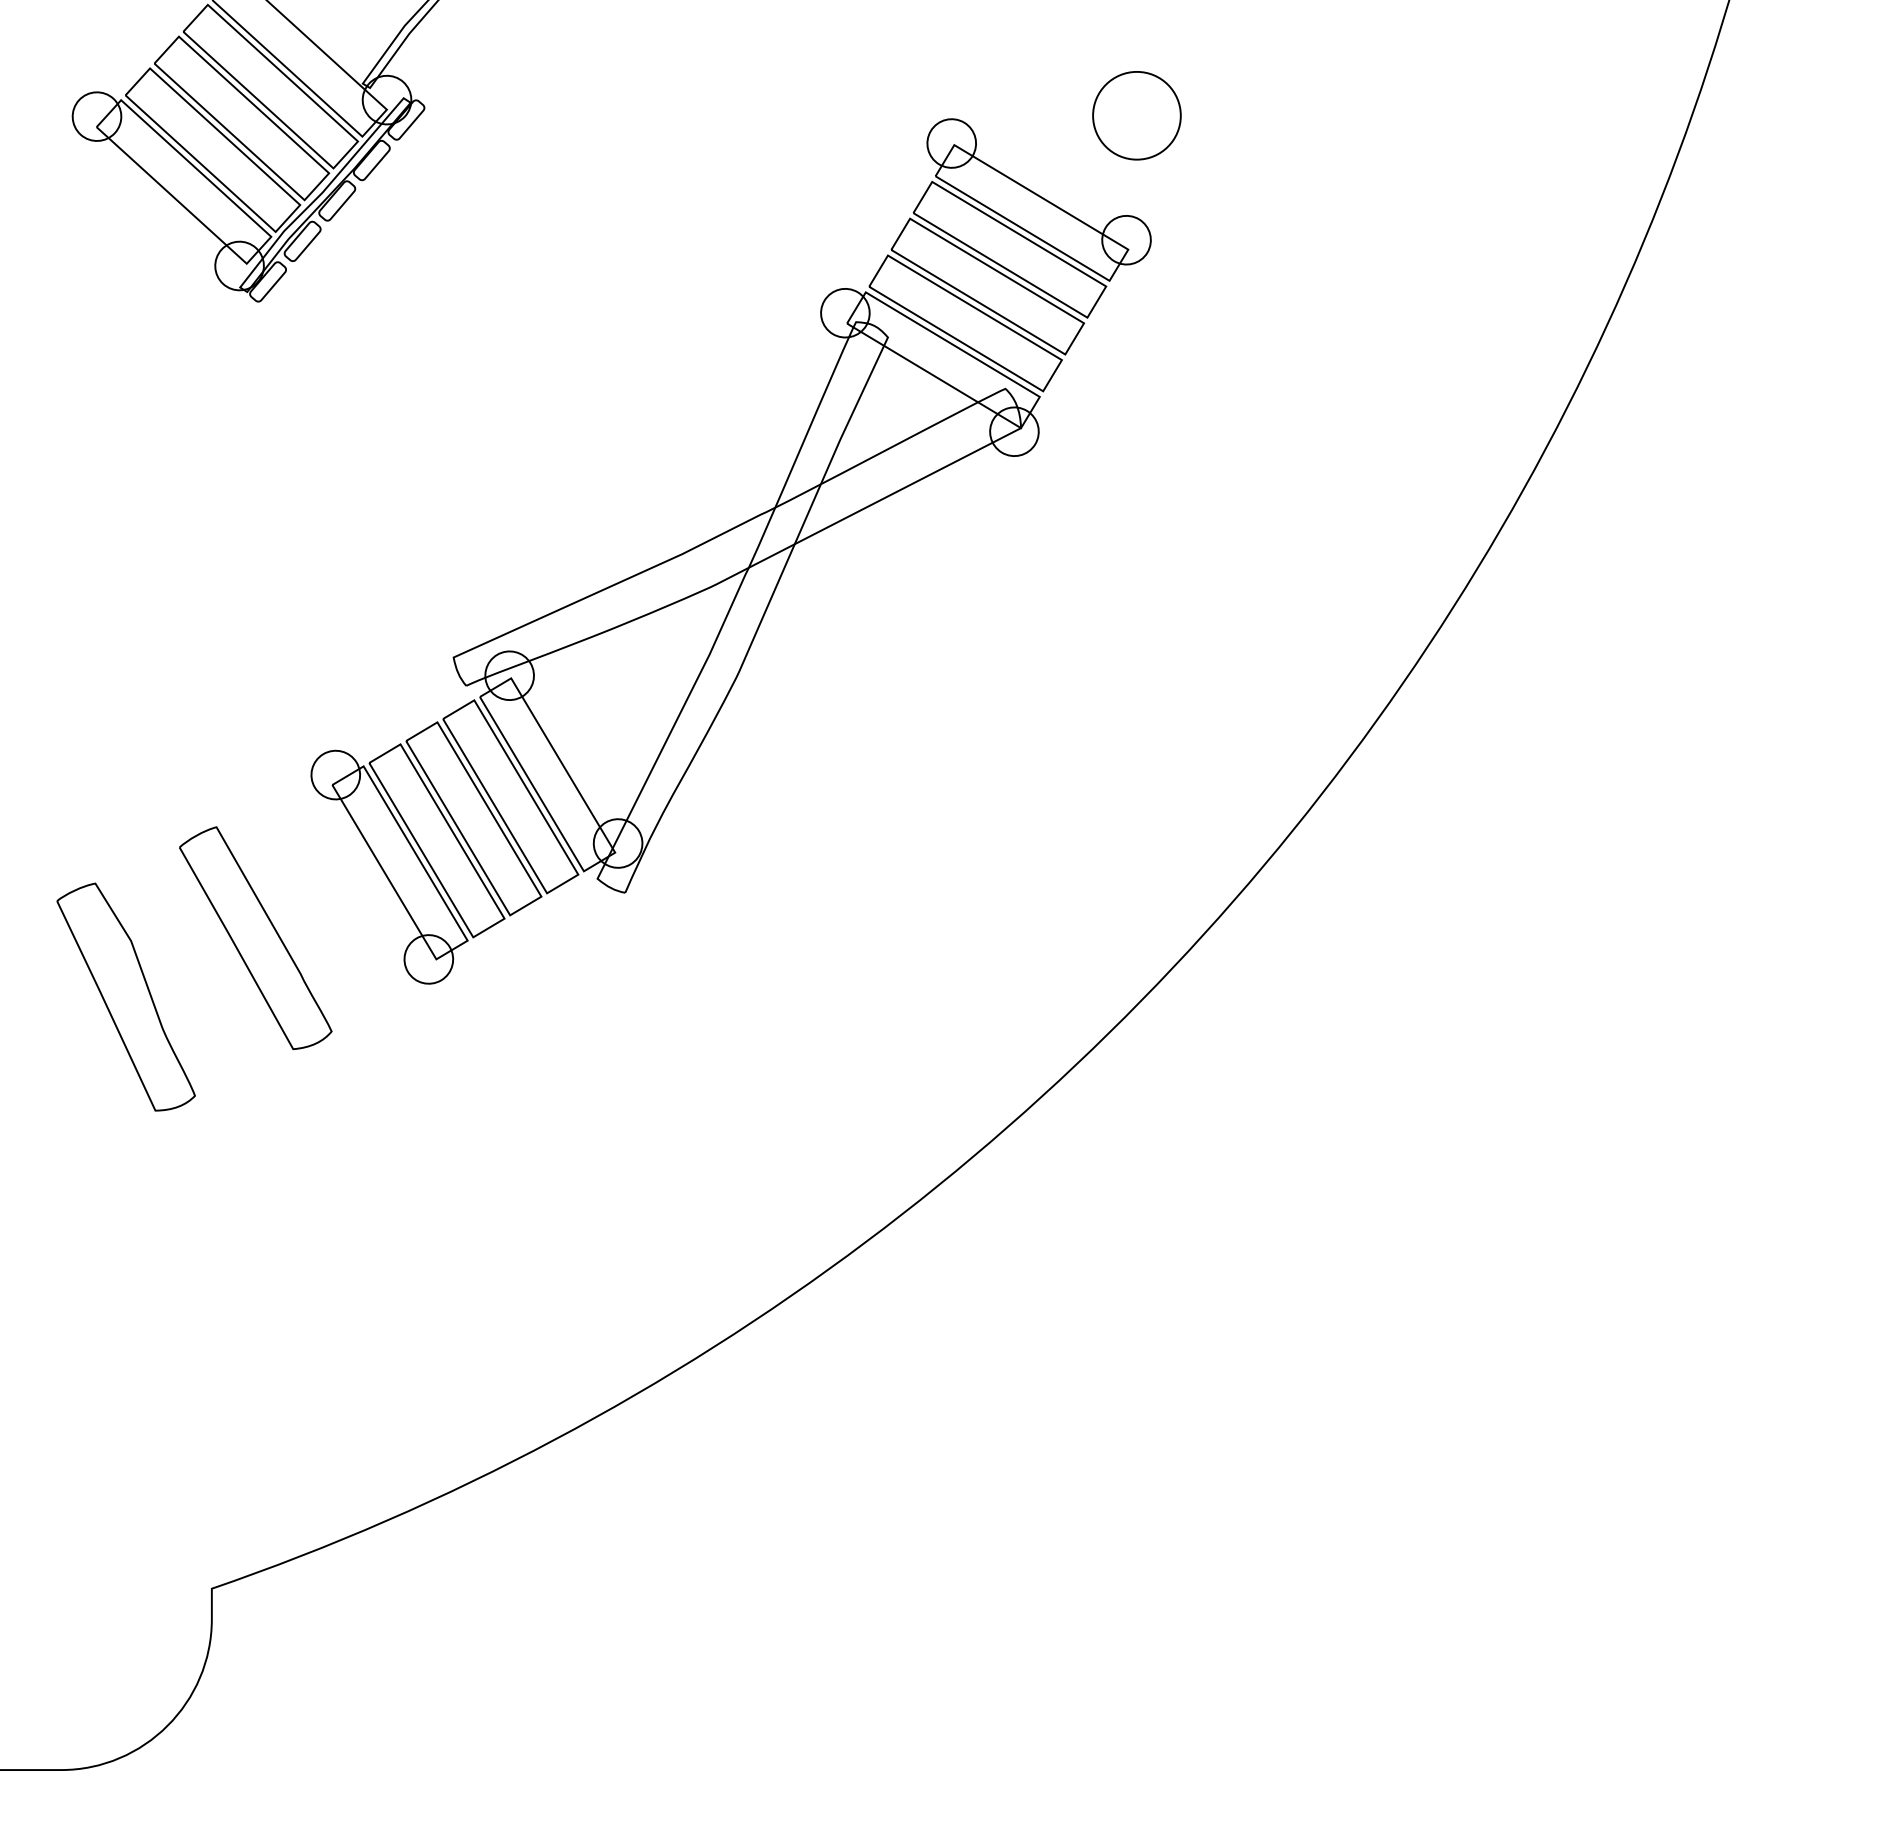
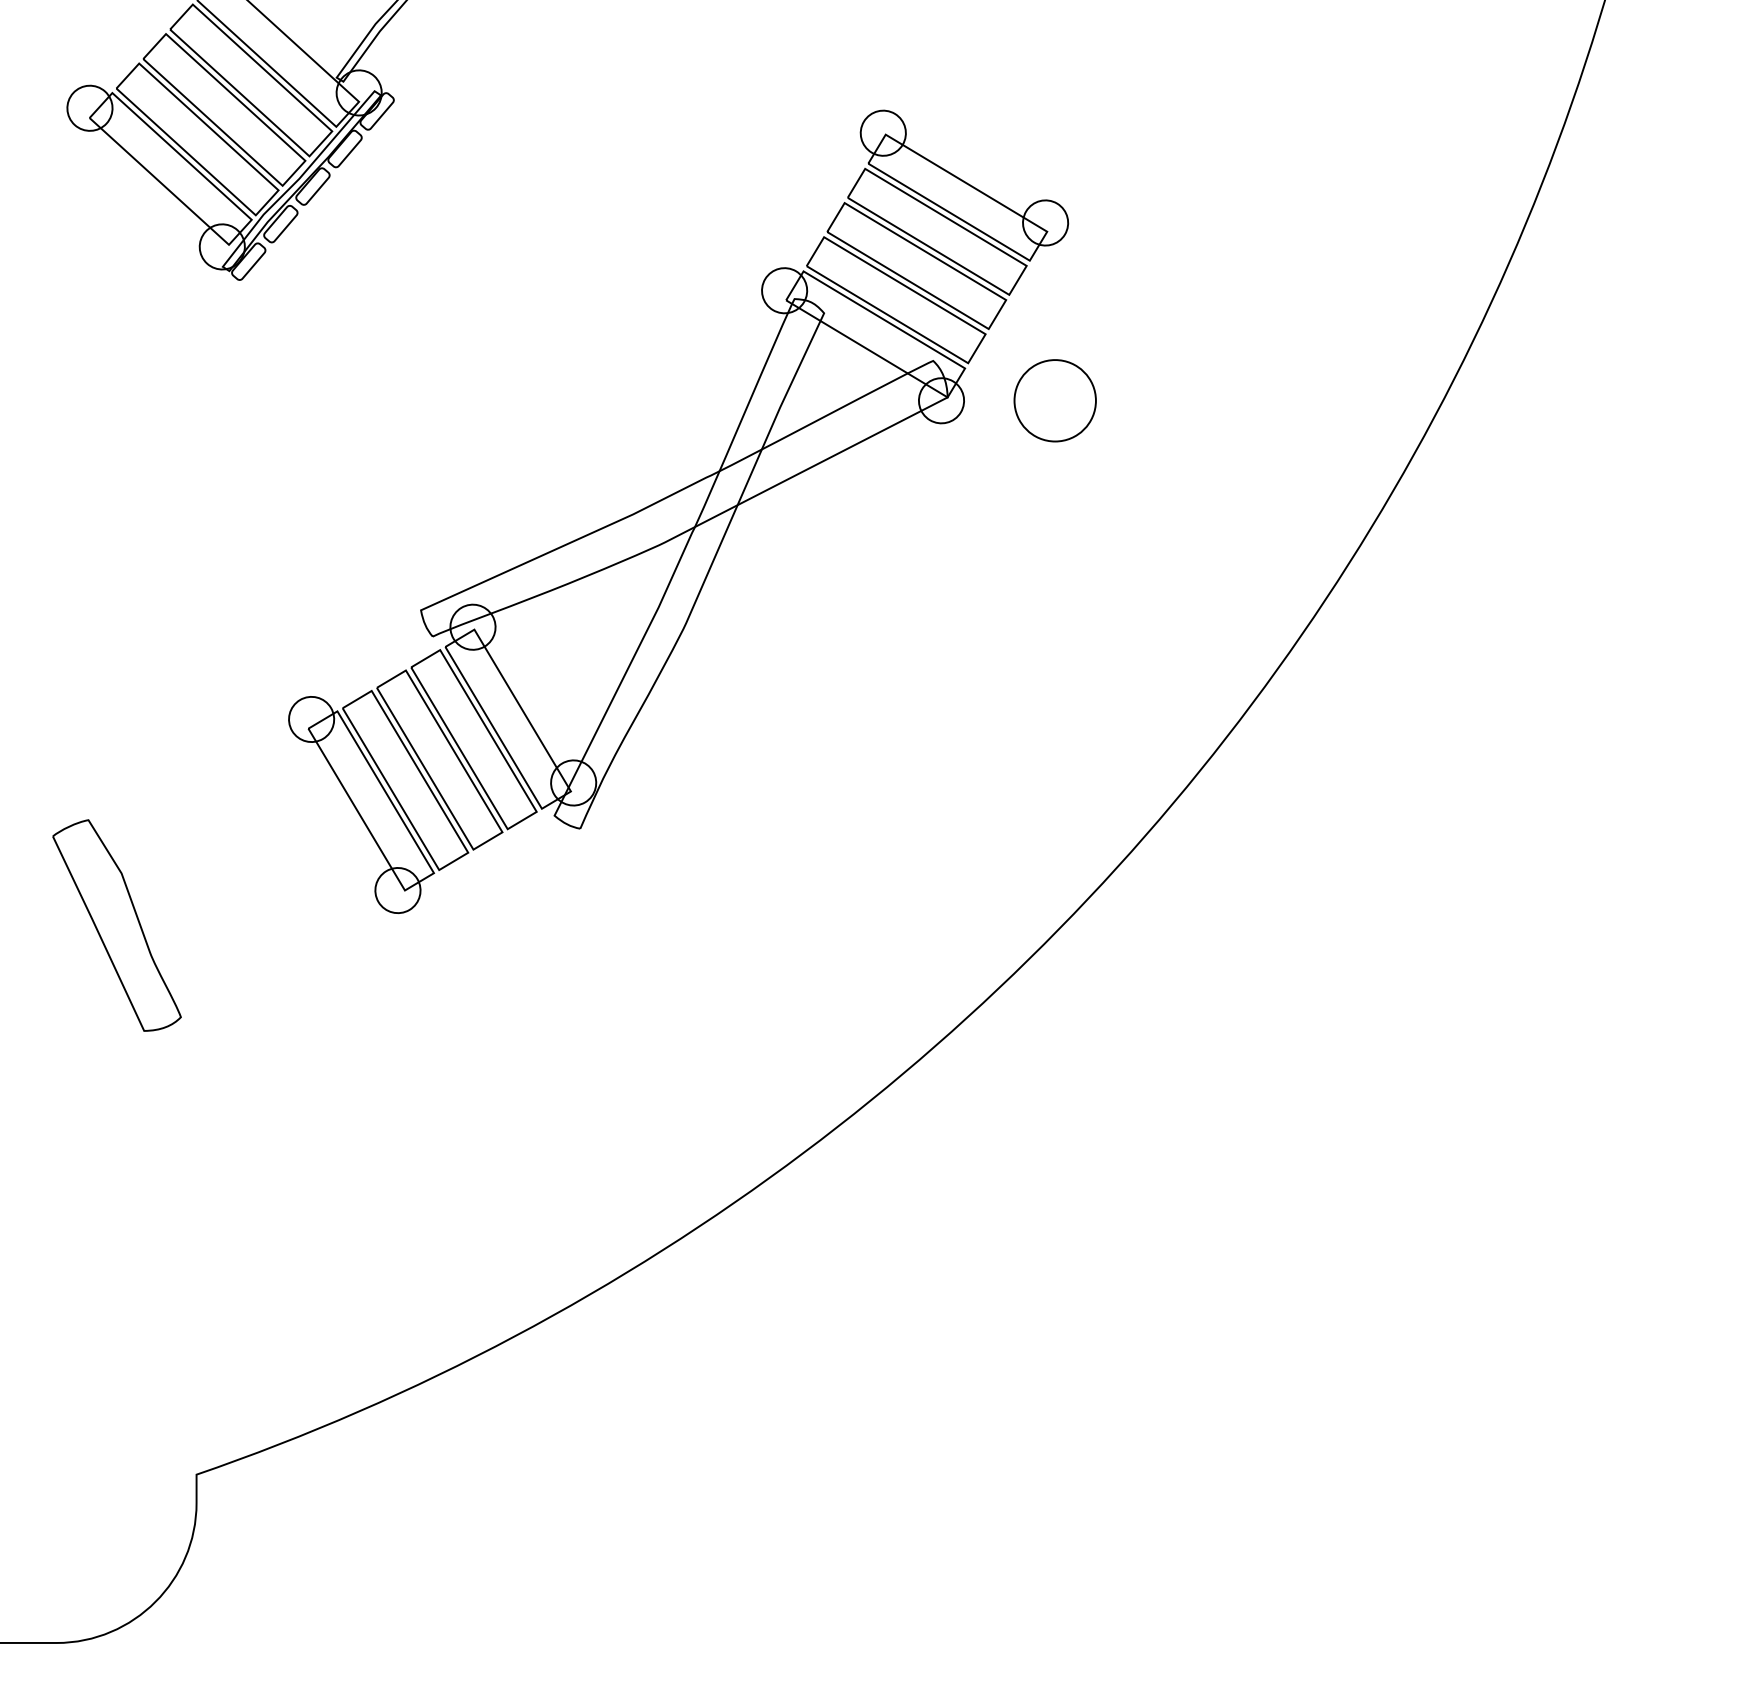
part: (1136, 115) -> (1054, 400), moved
part: (255, 938) -> (237, 871), removed

